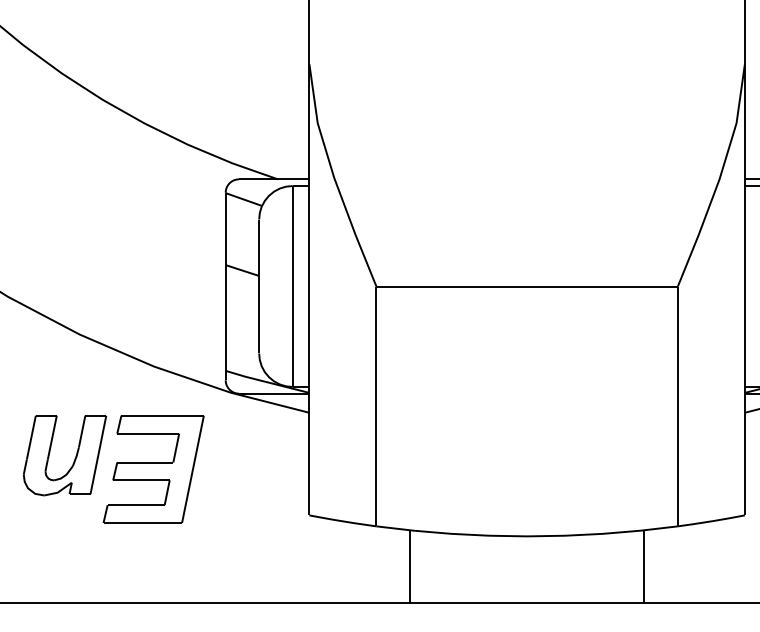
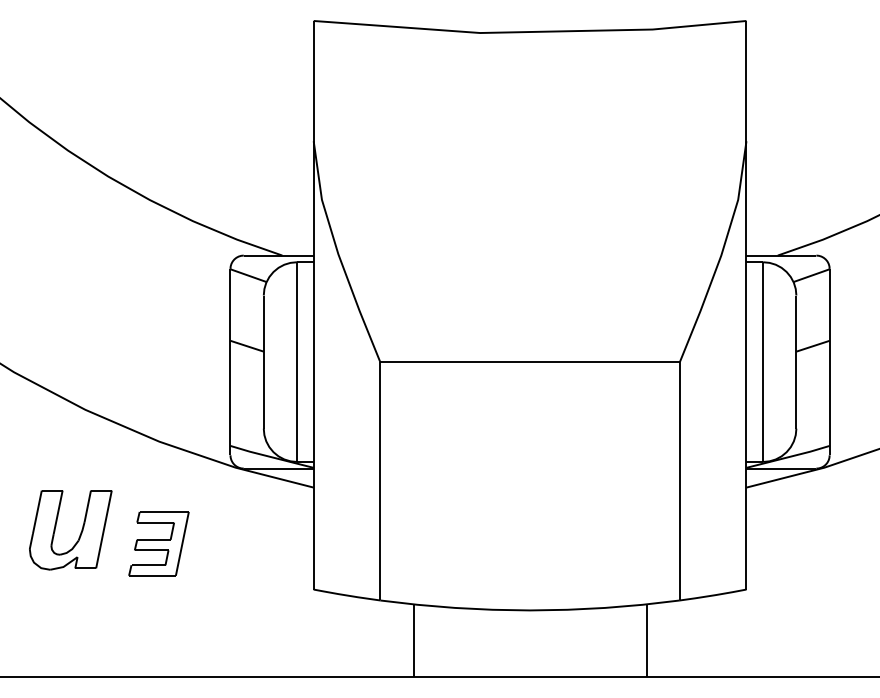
part: (153, 469) -> (158, 543), size x0.6

